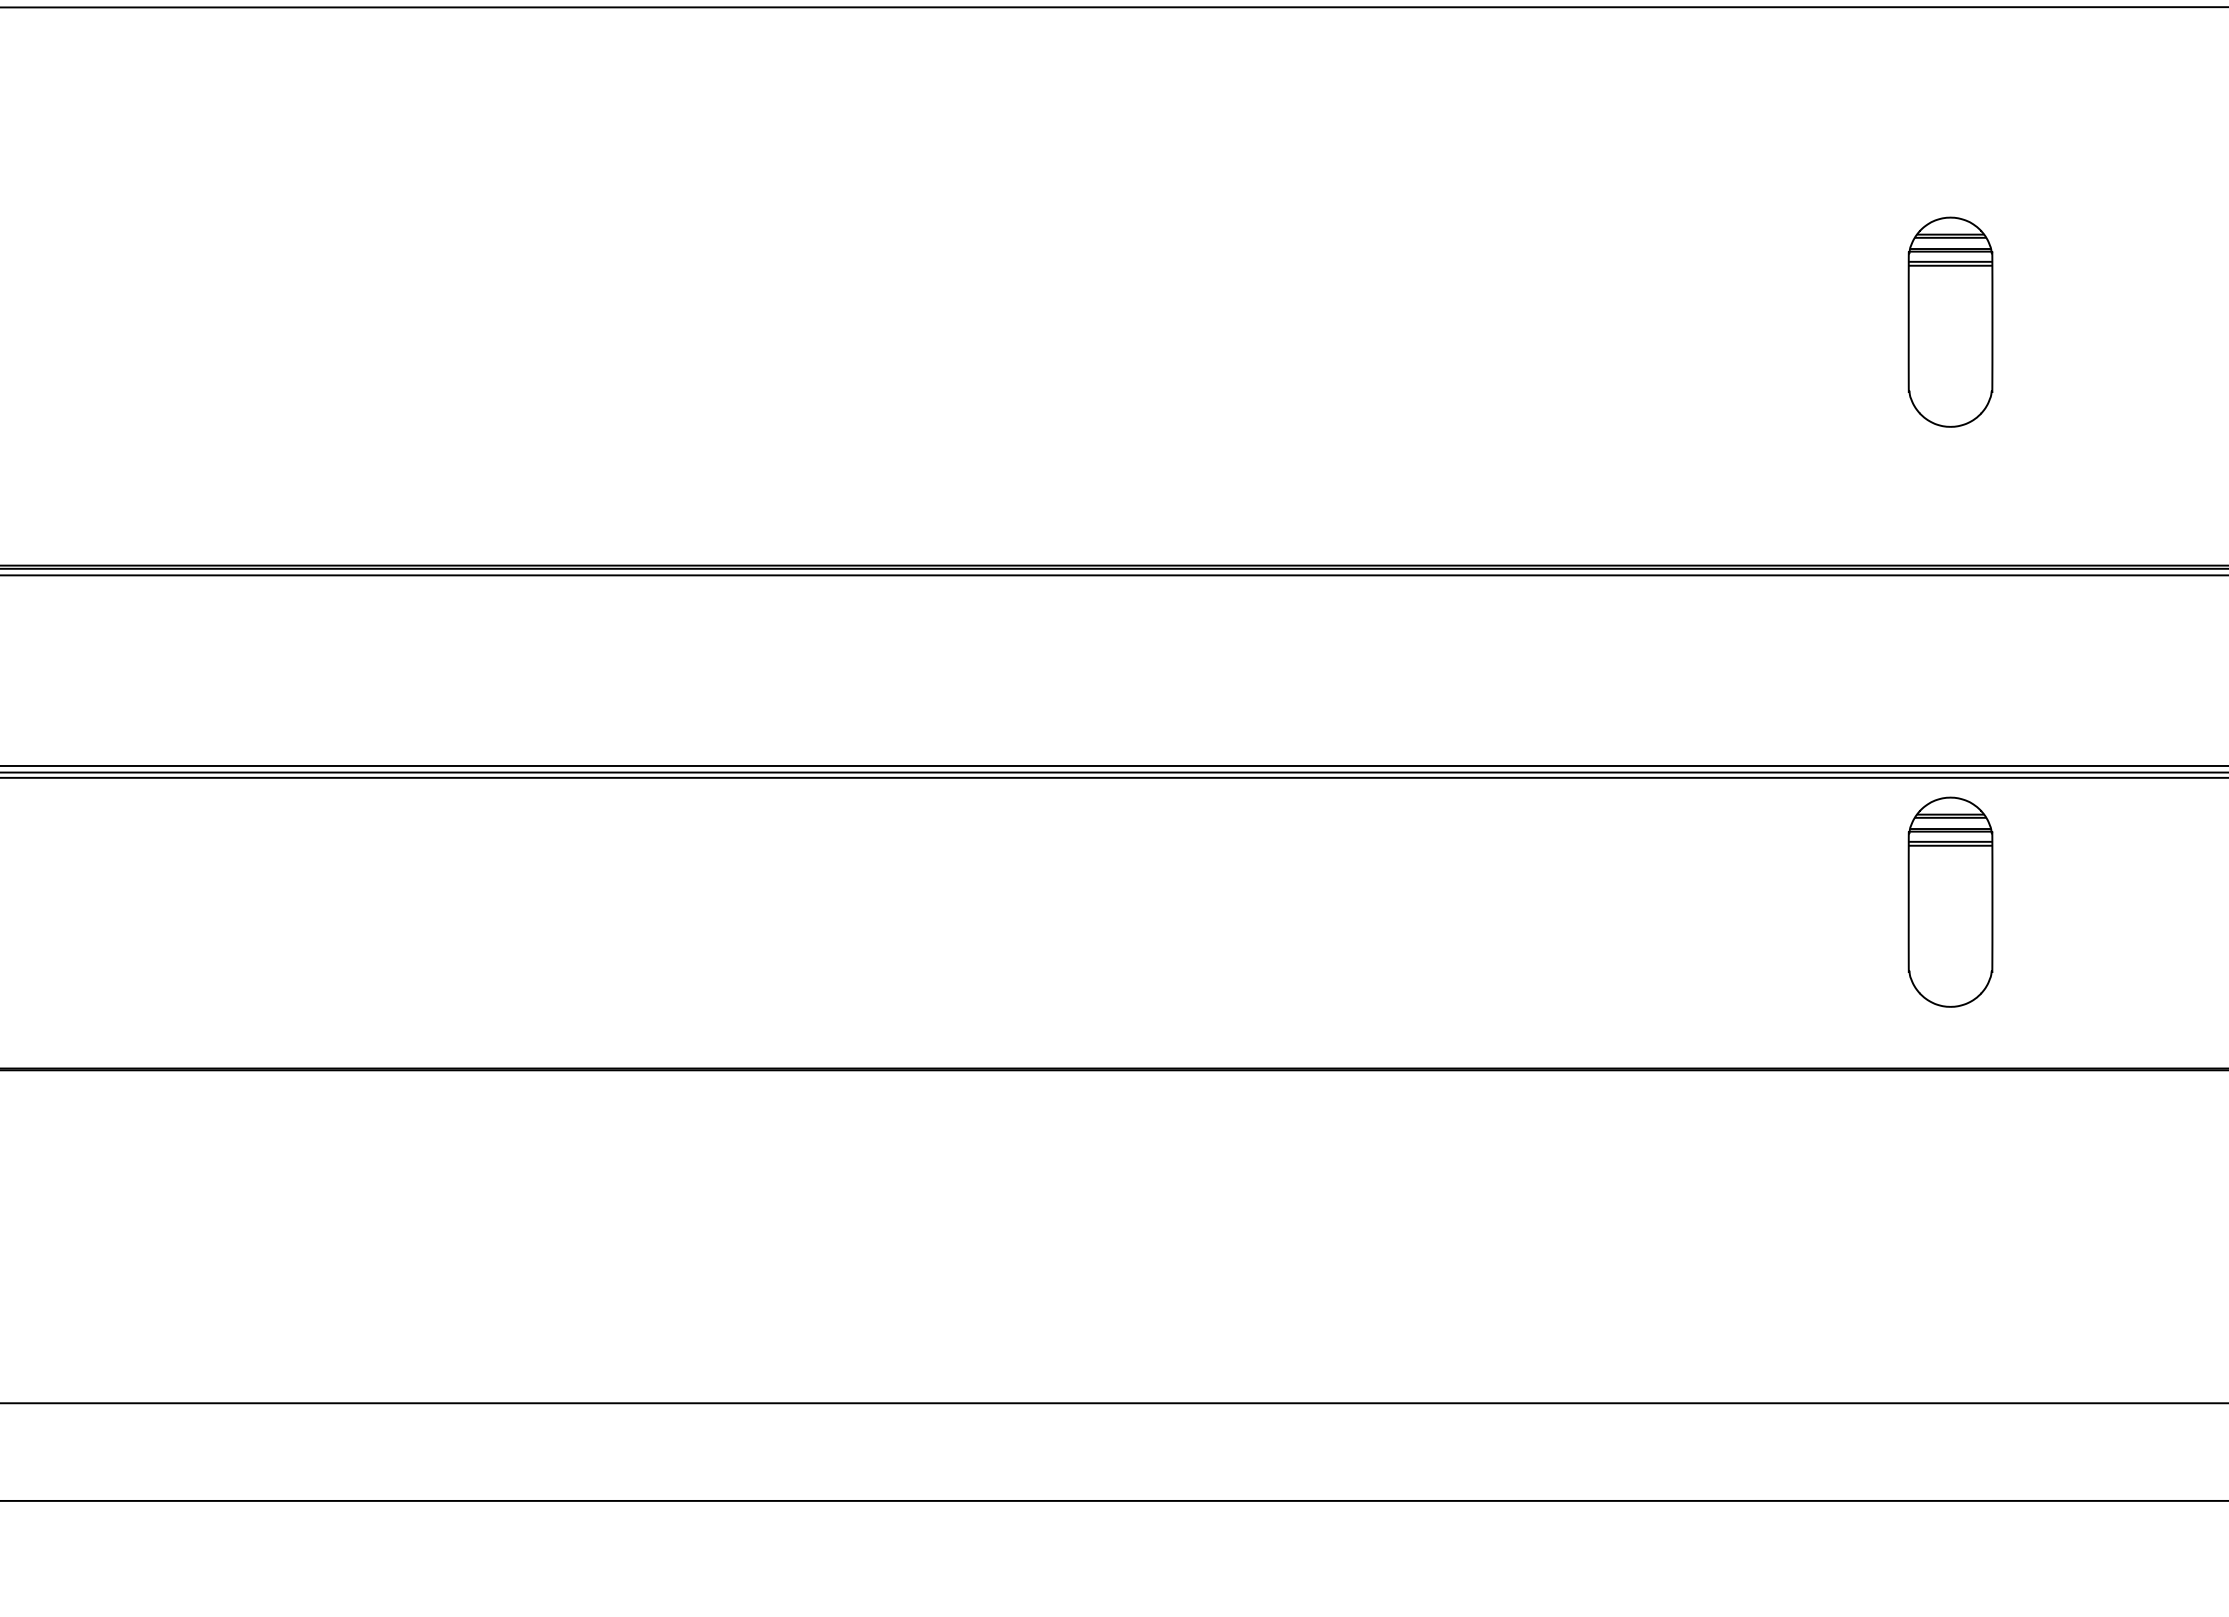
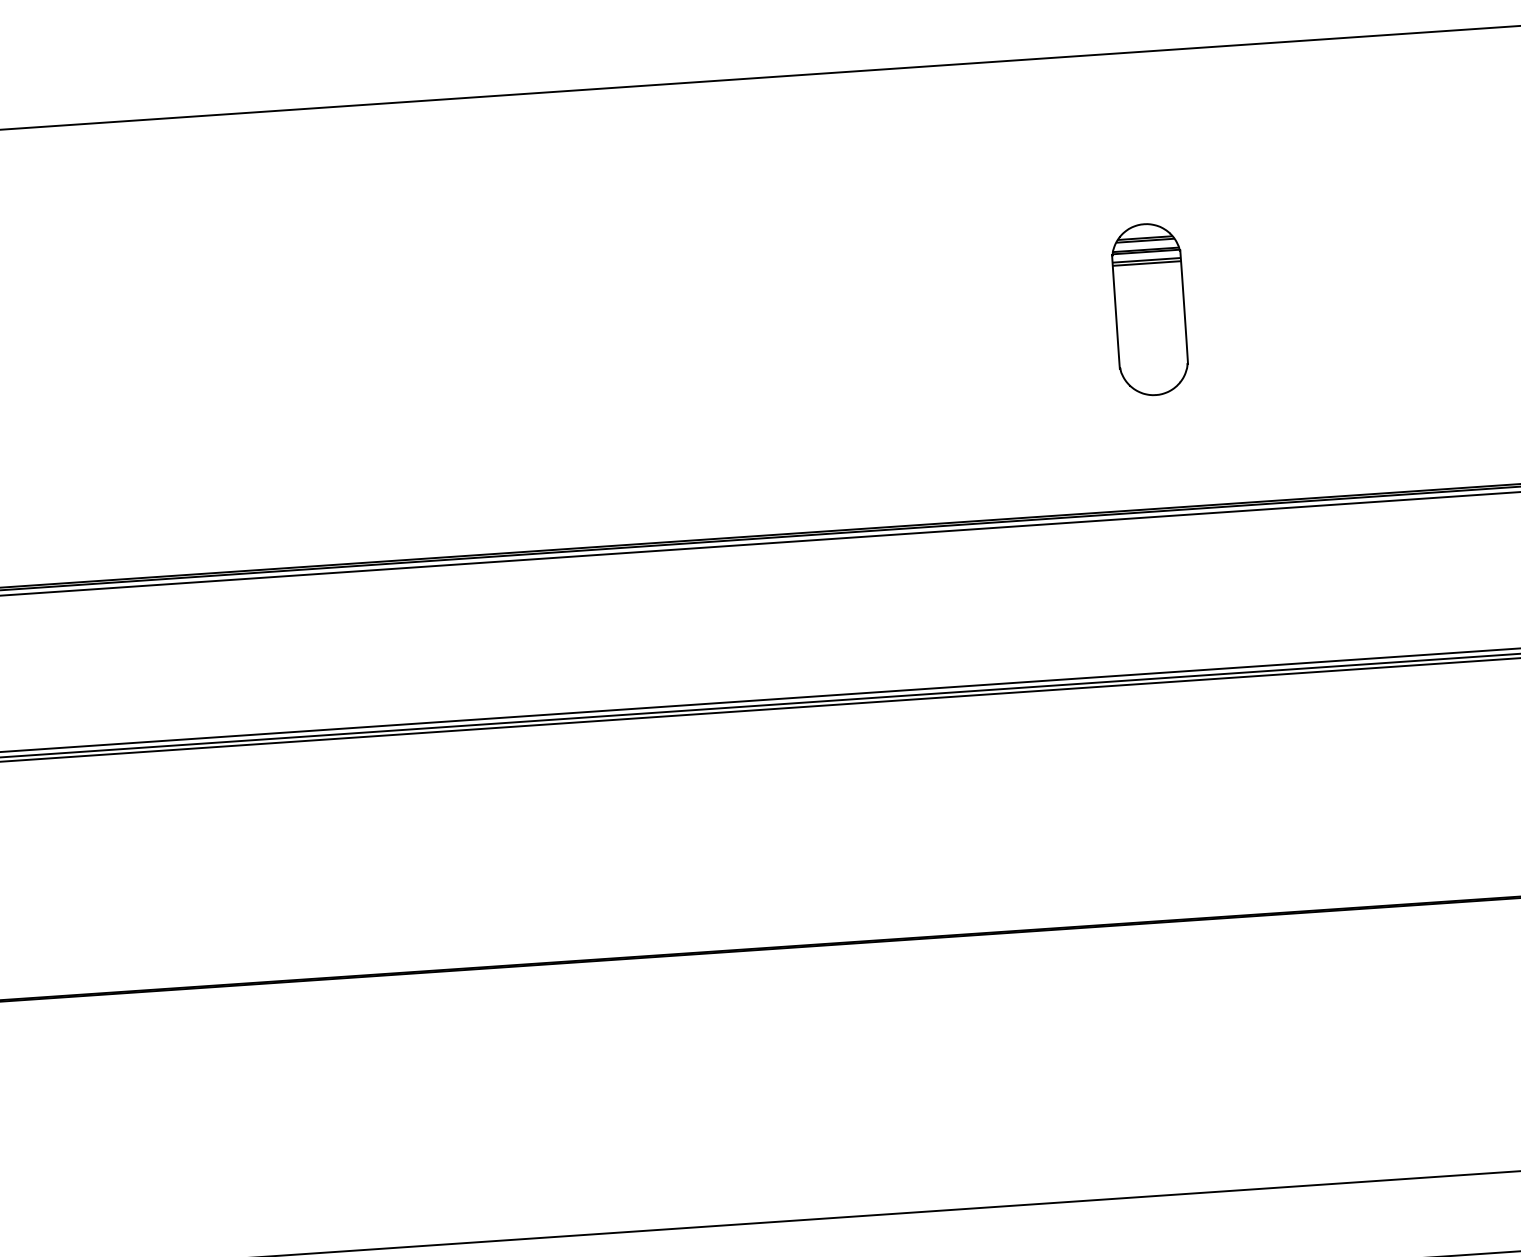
part: (1950, 901) -> (1182, 782), removed

